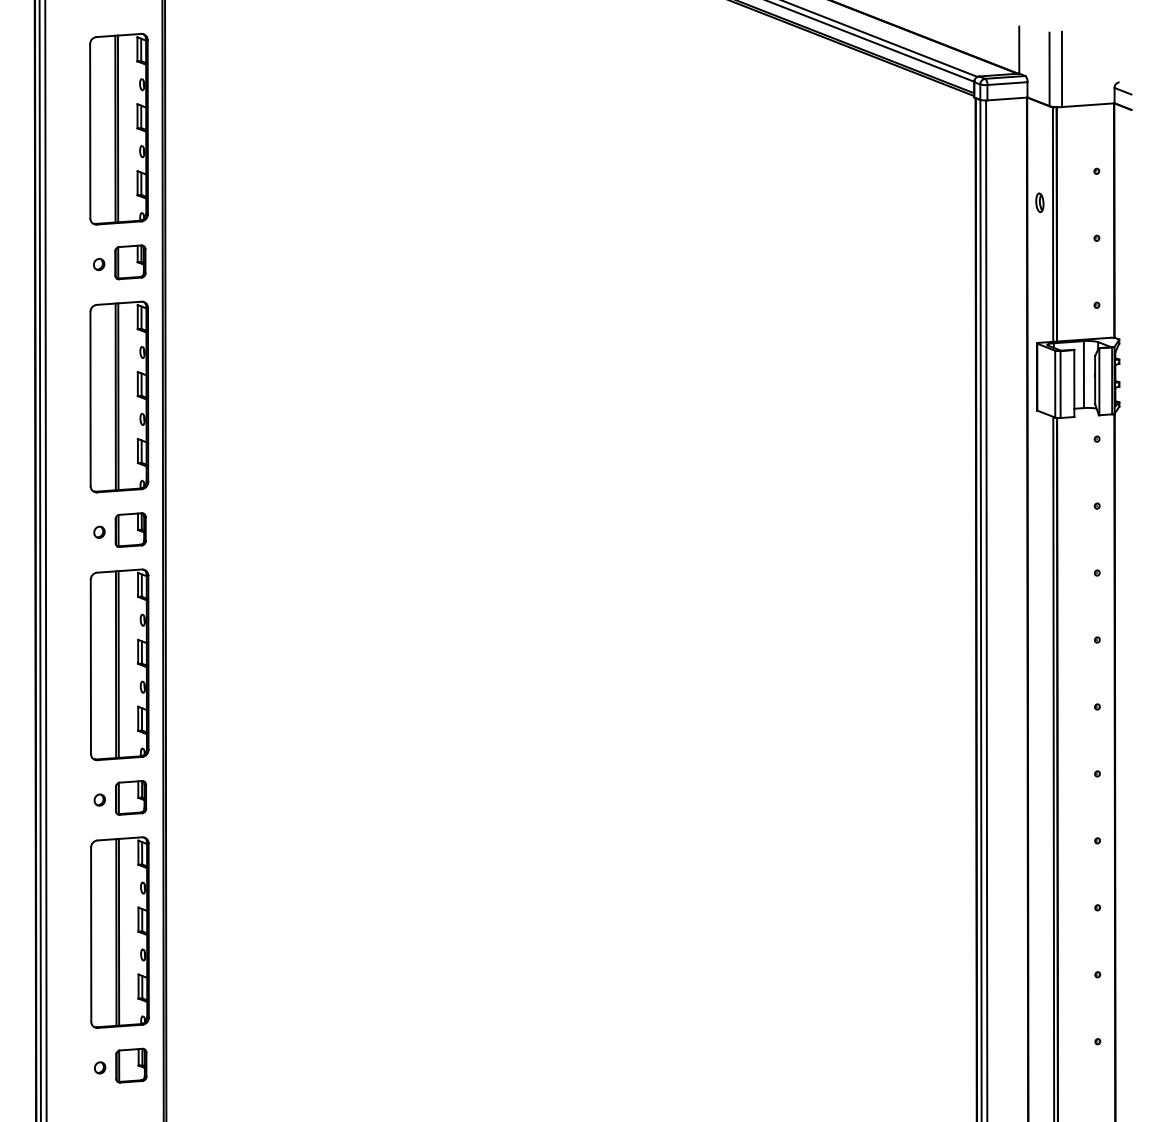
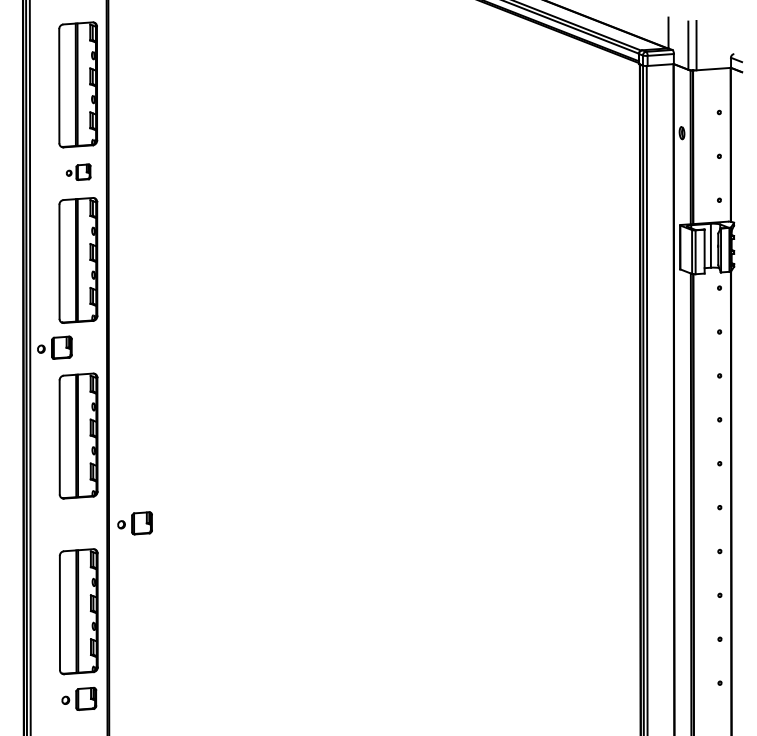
part: (119, 262) -> (78, 172), size x0.7
part: (119, 529) -> (54, 347), moved
part: (119, 798) -> (134, 523), moved

